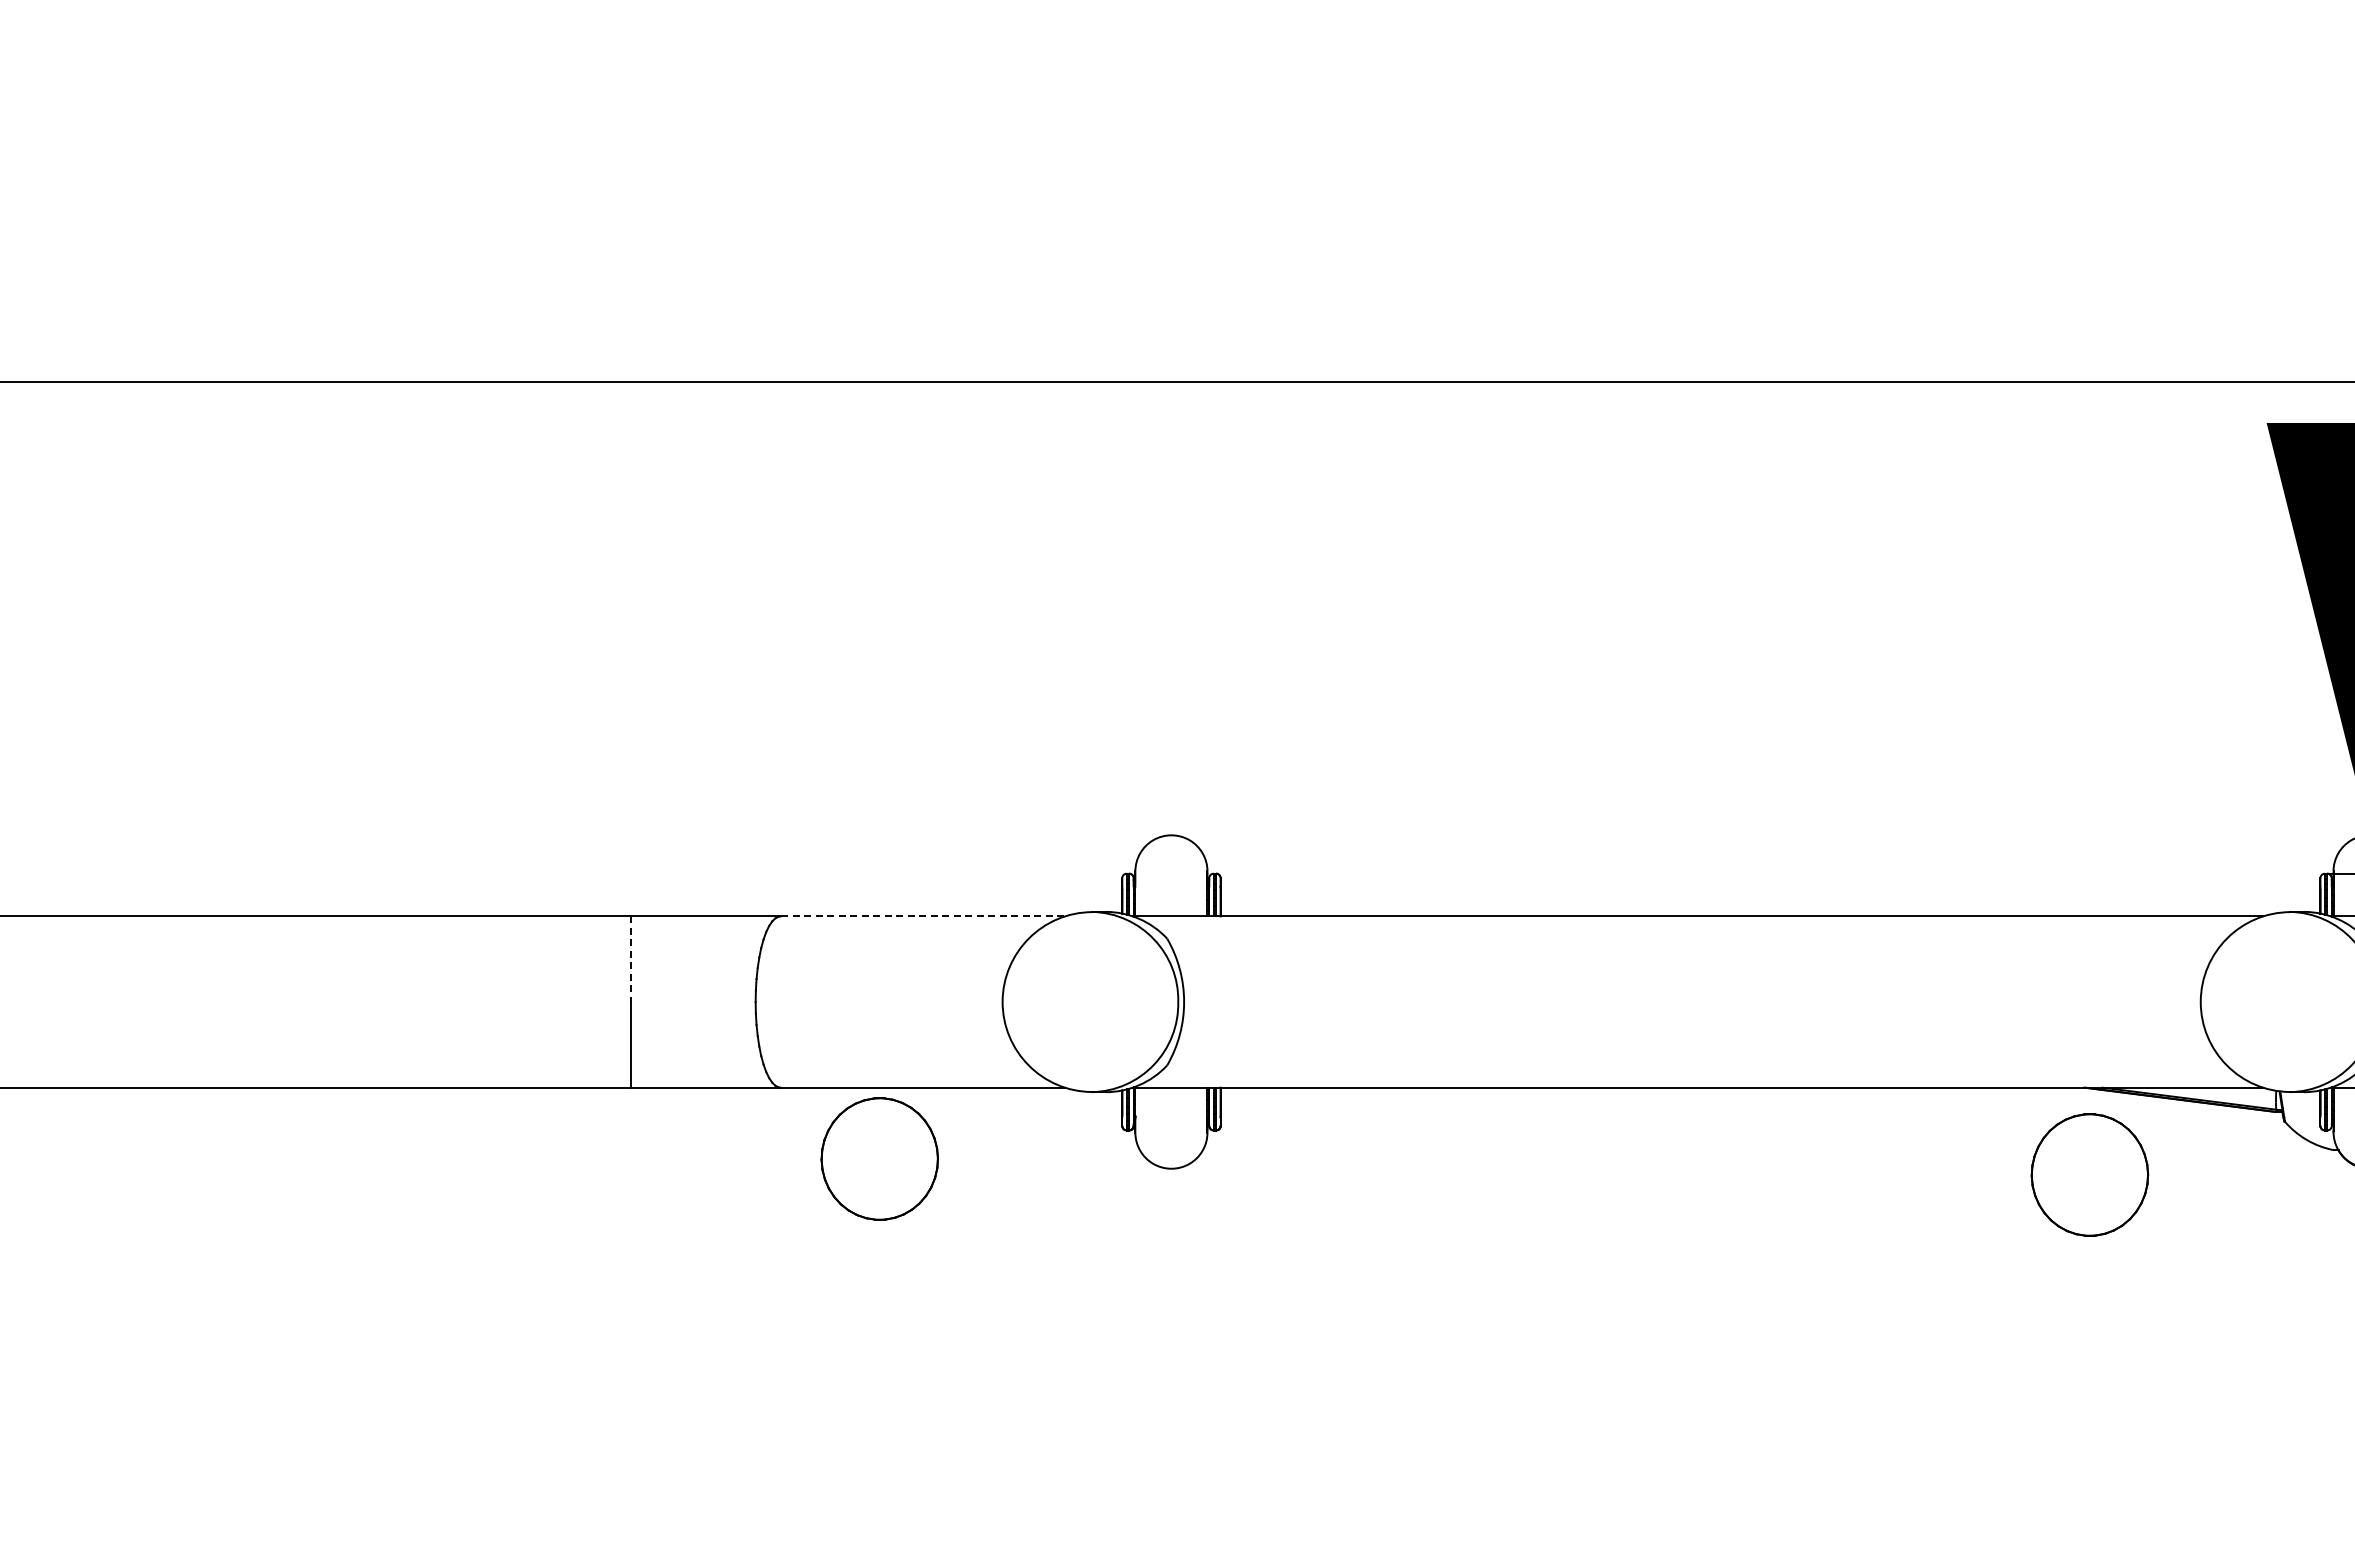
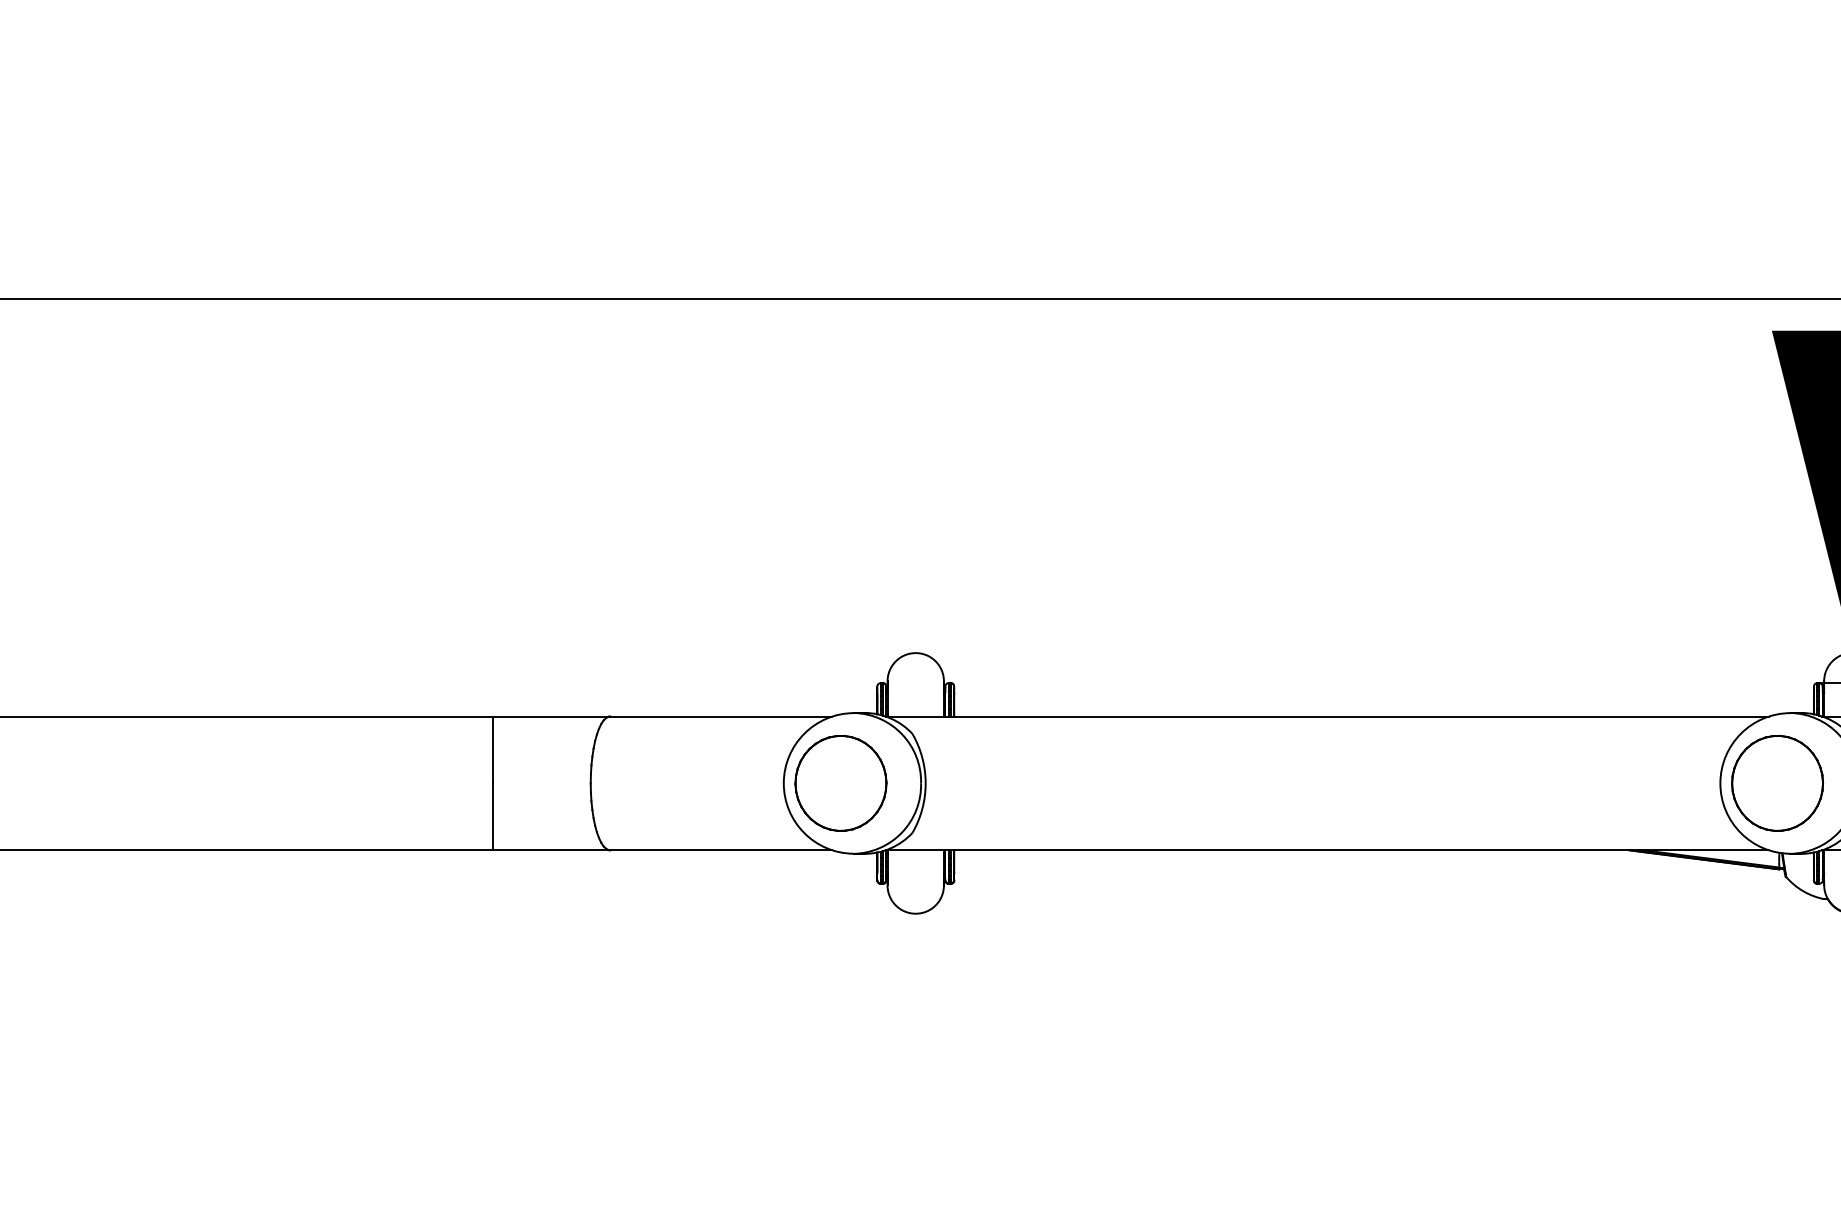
line: (922, 916) -> (721, 716), dashed -> solid
line: (630, 959) -> (492, 750), dashed -> solid
part: (879, 1158) -> (840, 782), moved
part: (2089, 1174) -> (1777, 782), moved

